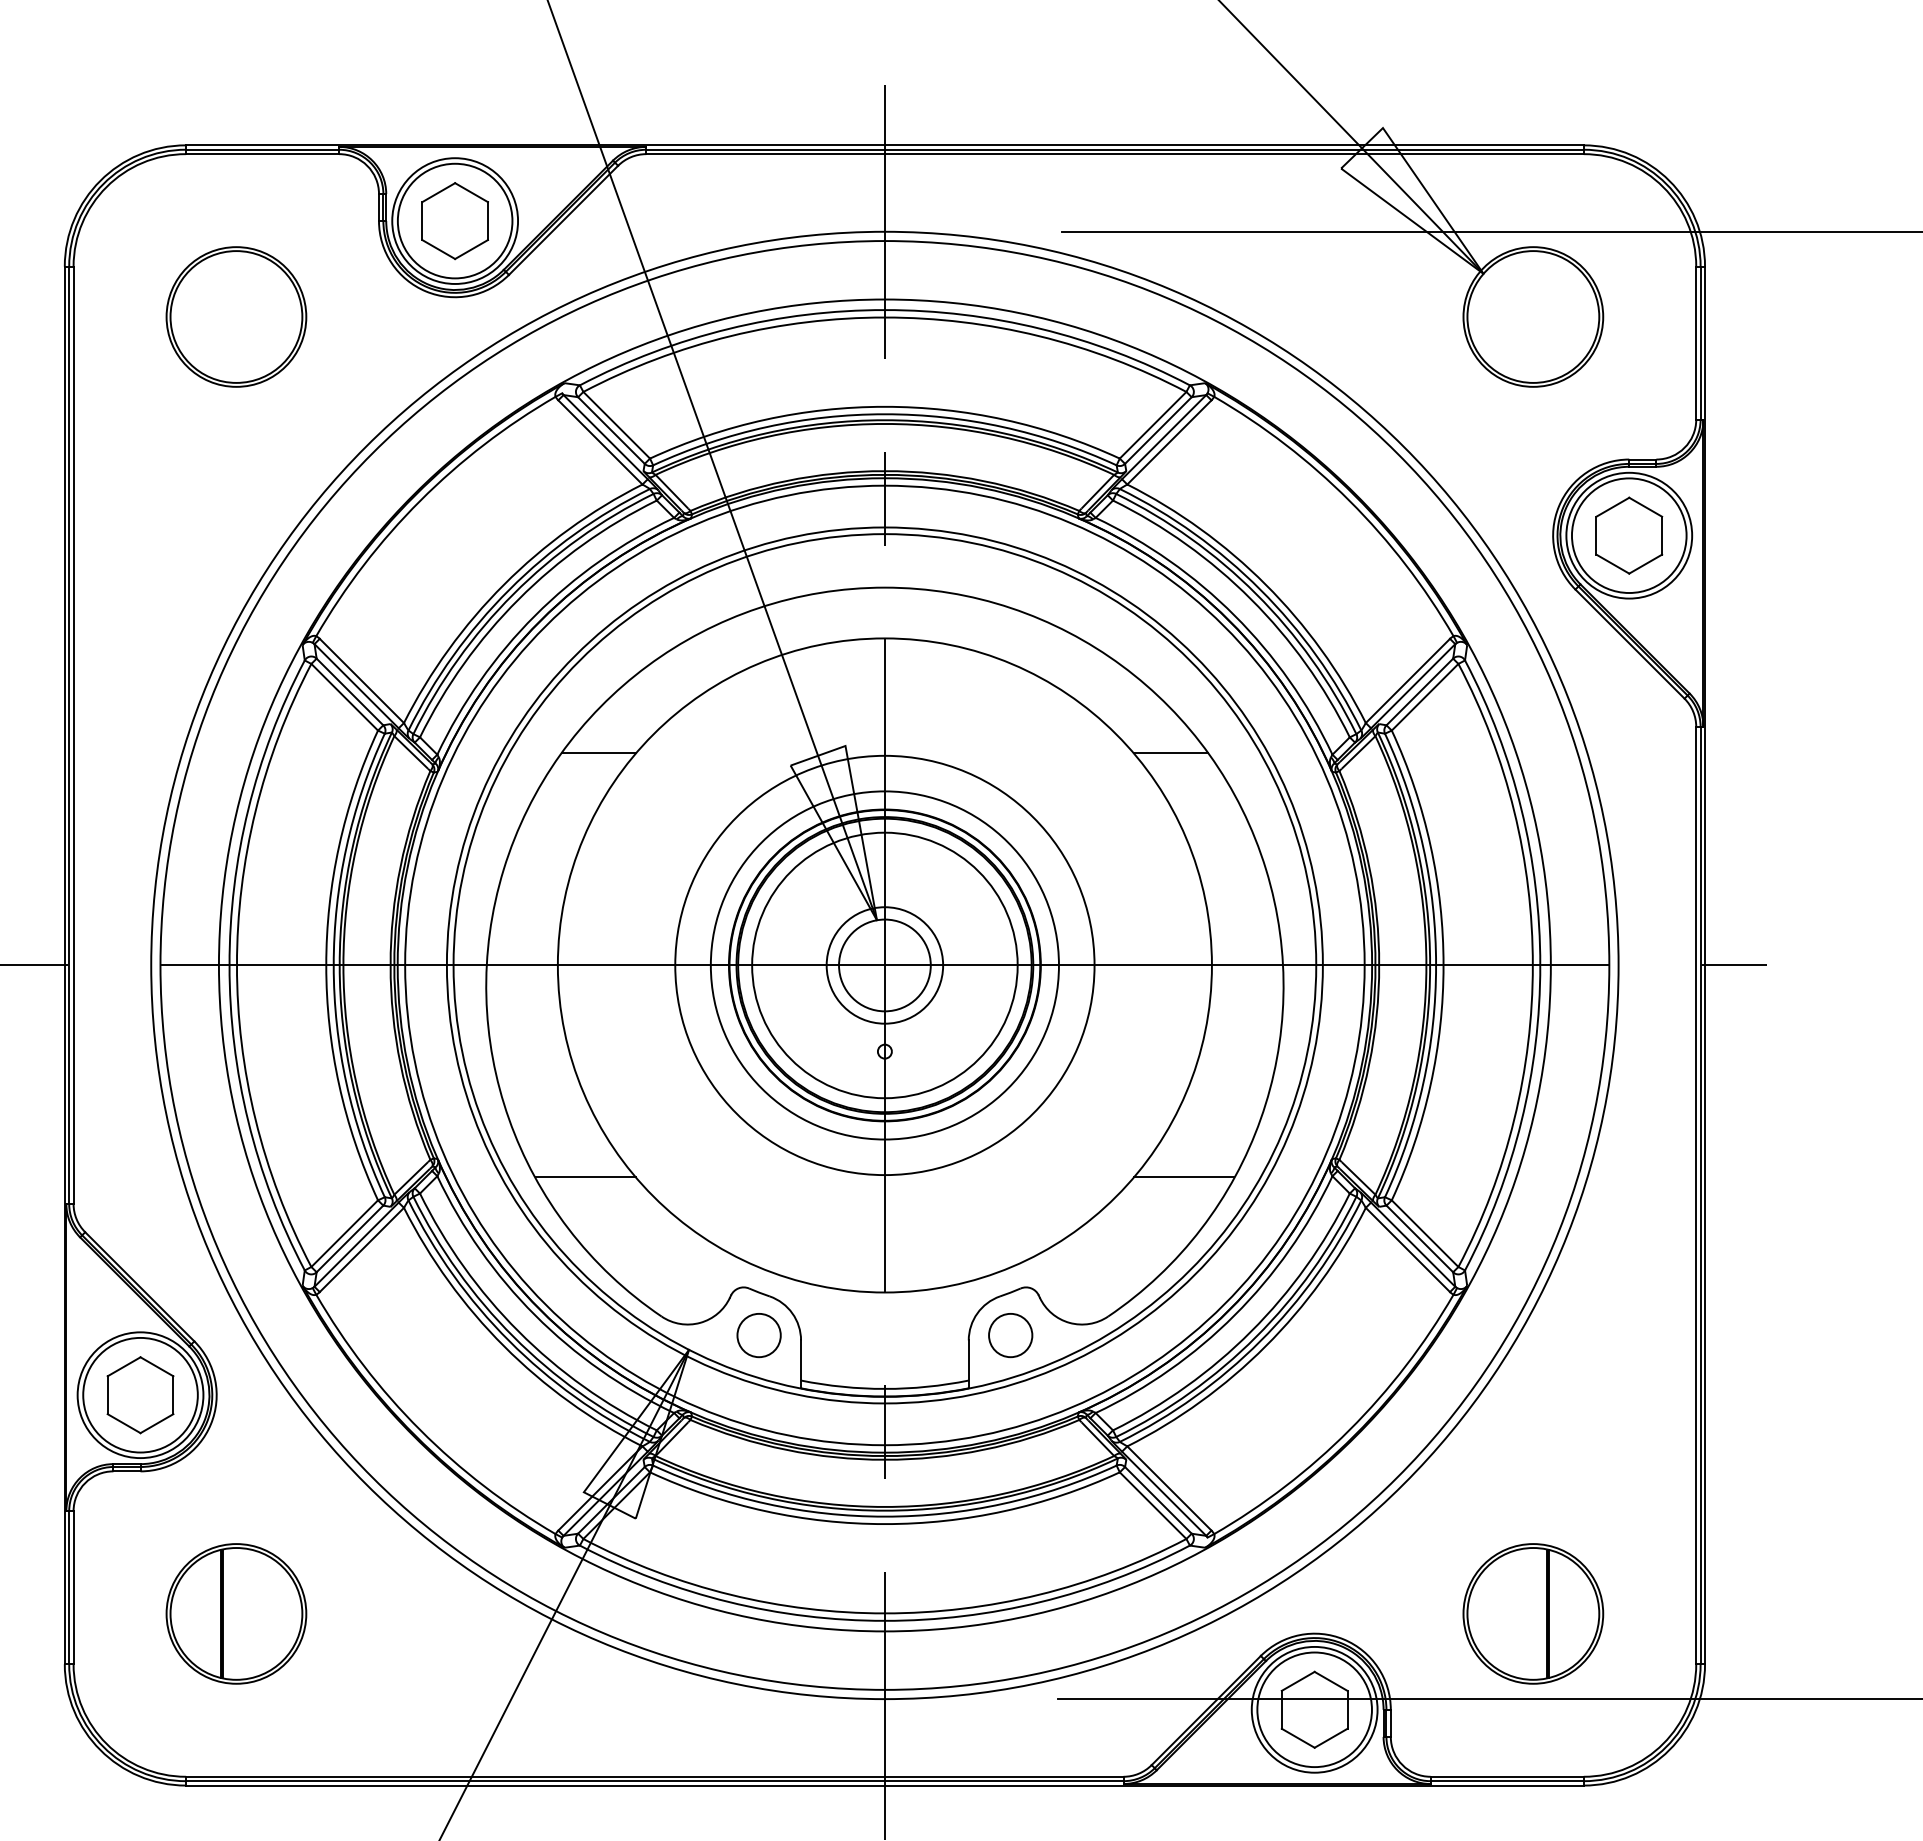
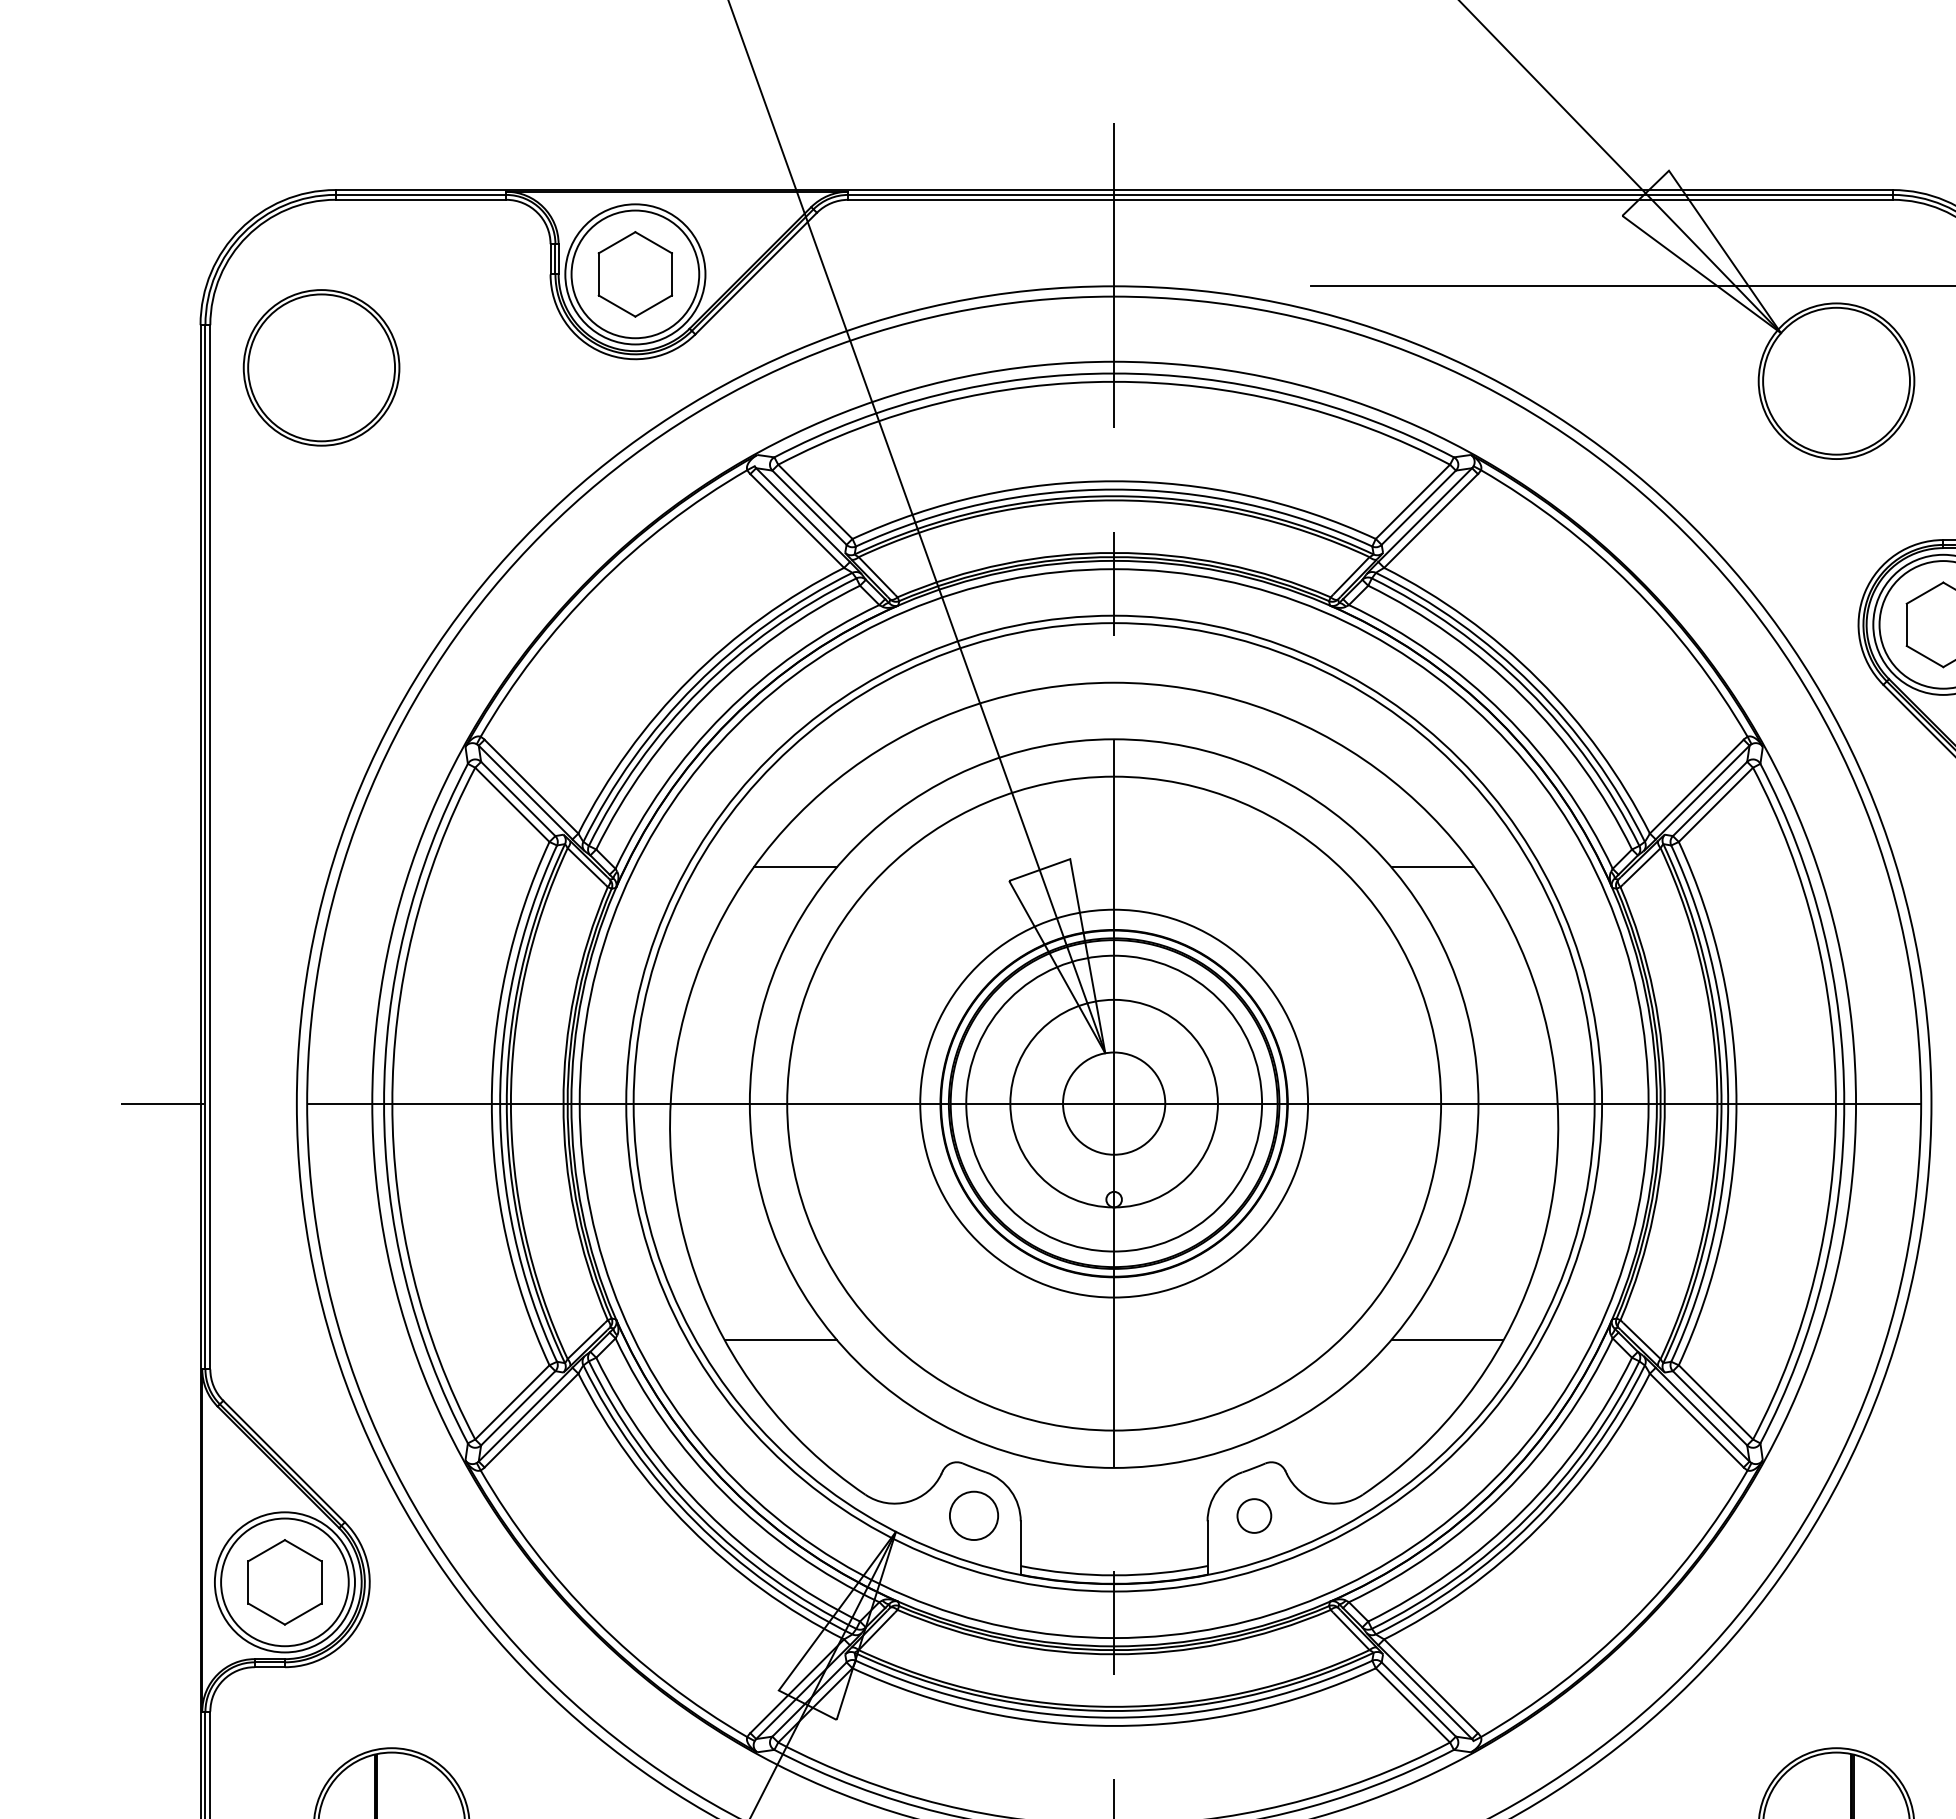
part: (236, 316) -> (321, 367), moved
circle: (884, 965) -> (1113, 1103), size x1.4
circle: (884, 965) -> (1113, 1103), size x1.6
circle: (1010, 1335) -> (1254, 1515), size x0.7

